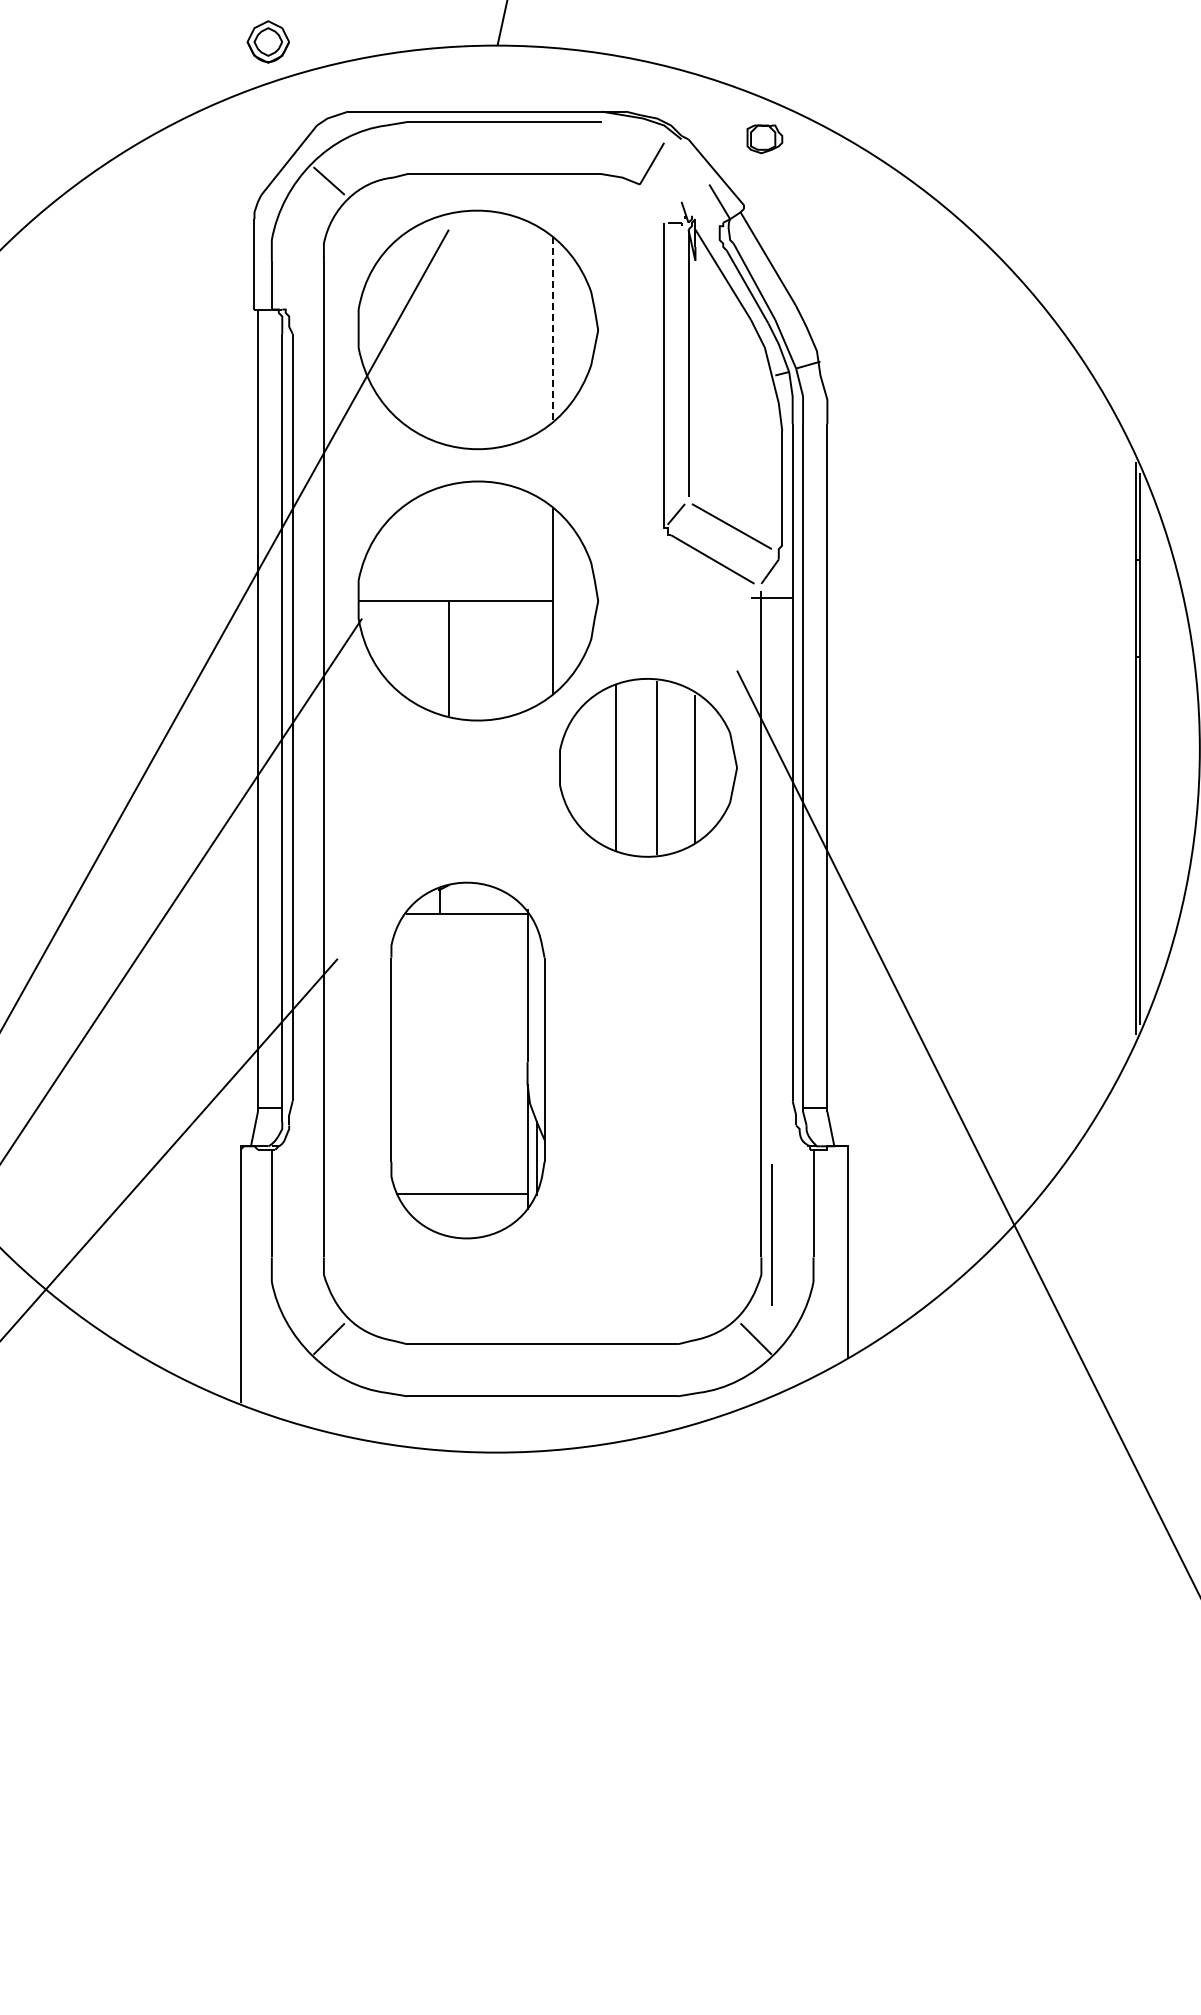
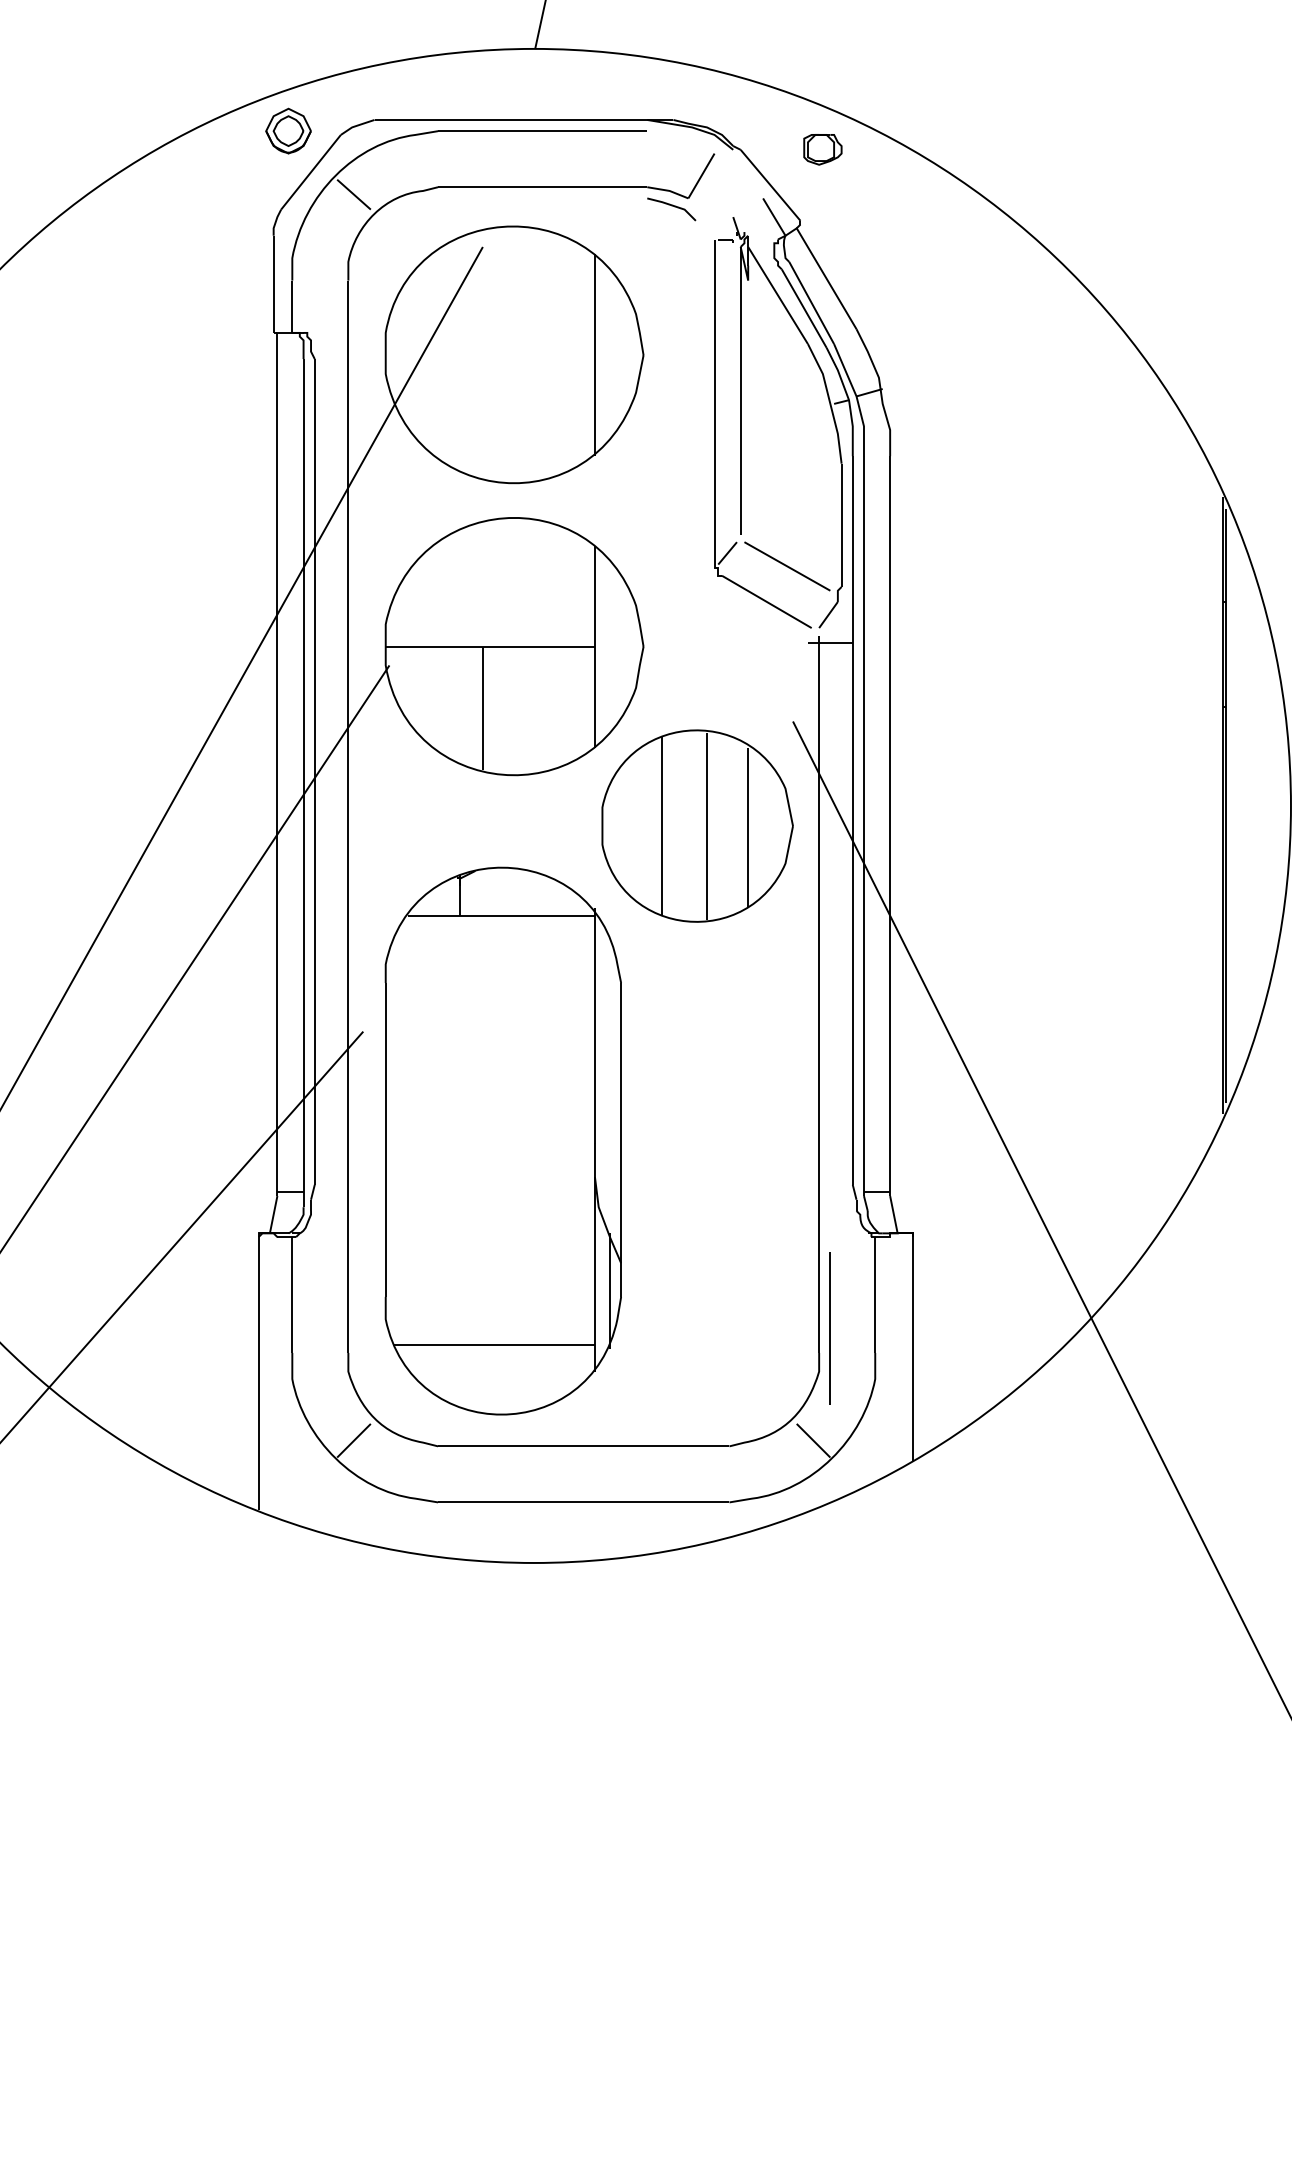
part: (267, 41) -> (287, 130), moved
line: (625, 192) -> (672, 206), added
line: (553, 330) -> (595, 355), dashed -> solid
part: (467, 1060) -> (502, 1141), size x1.43

